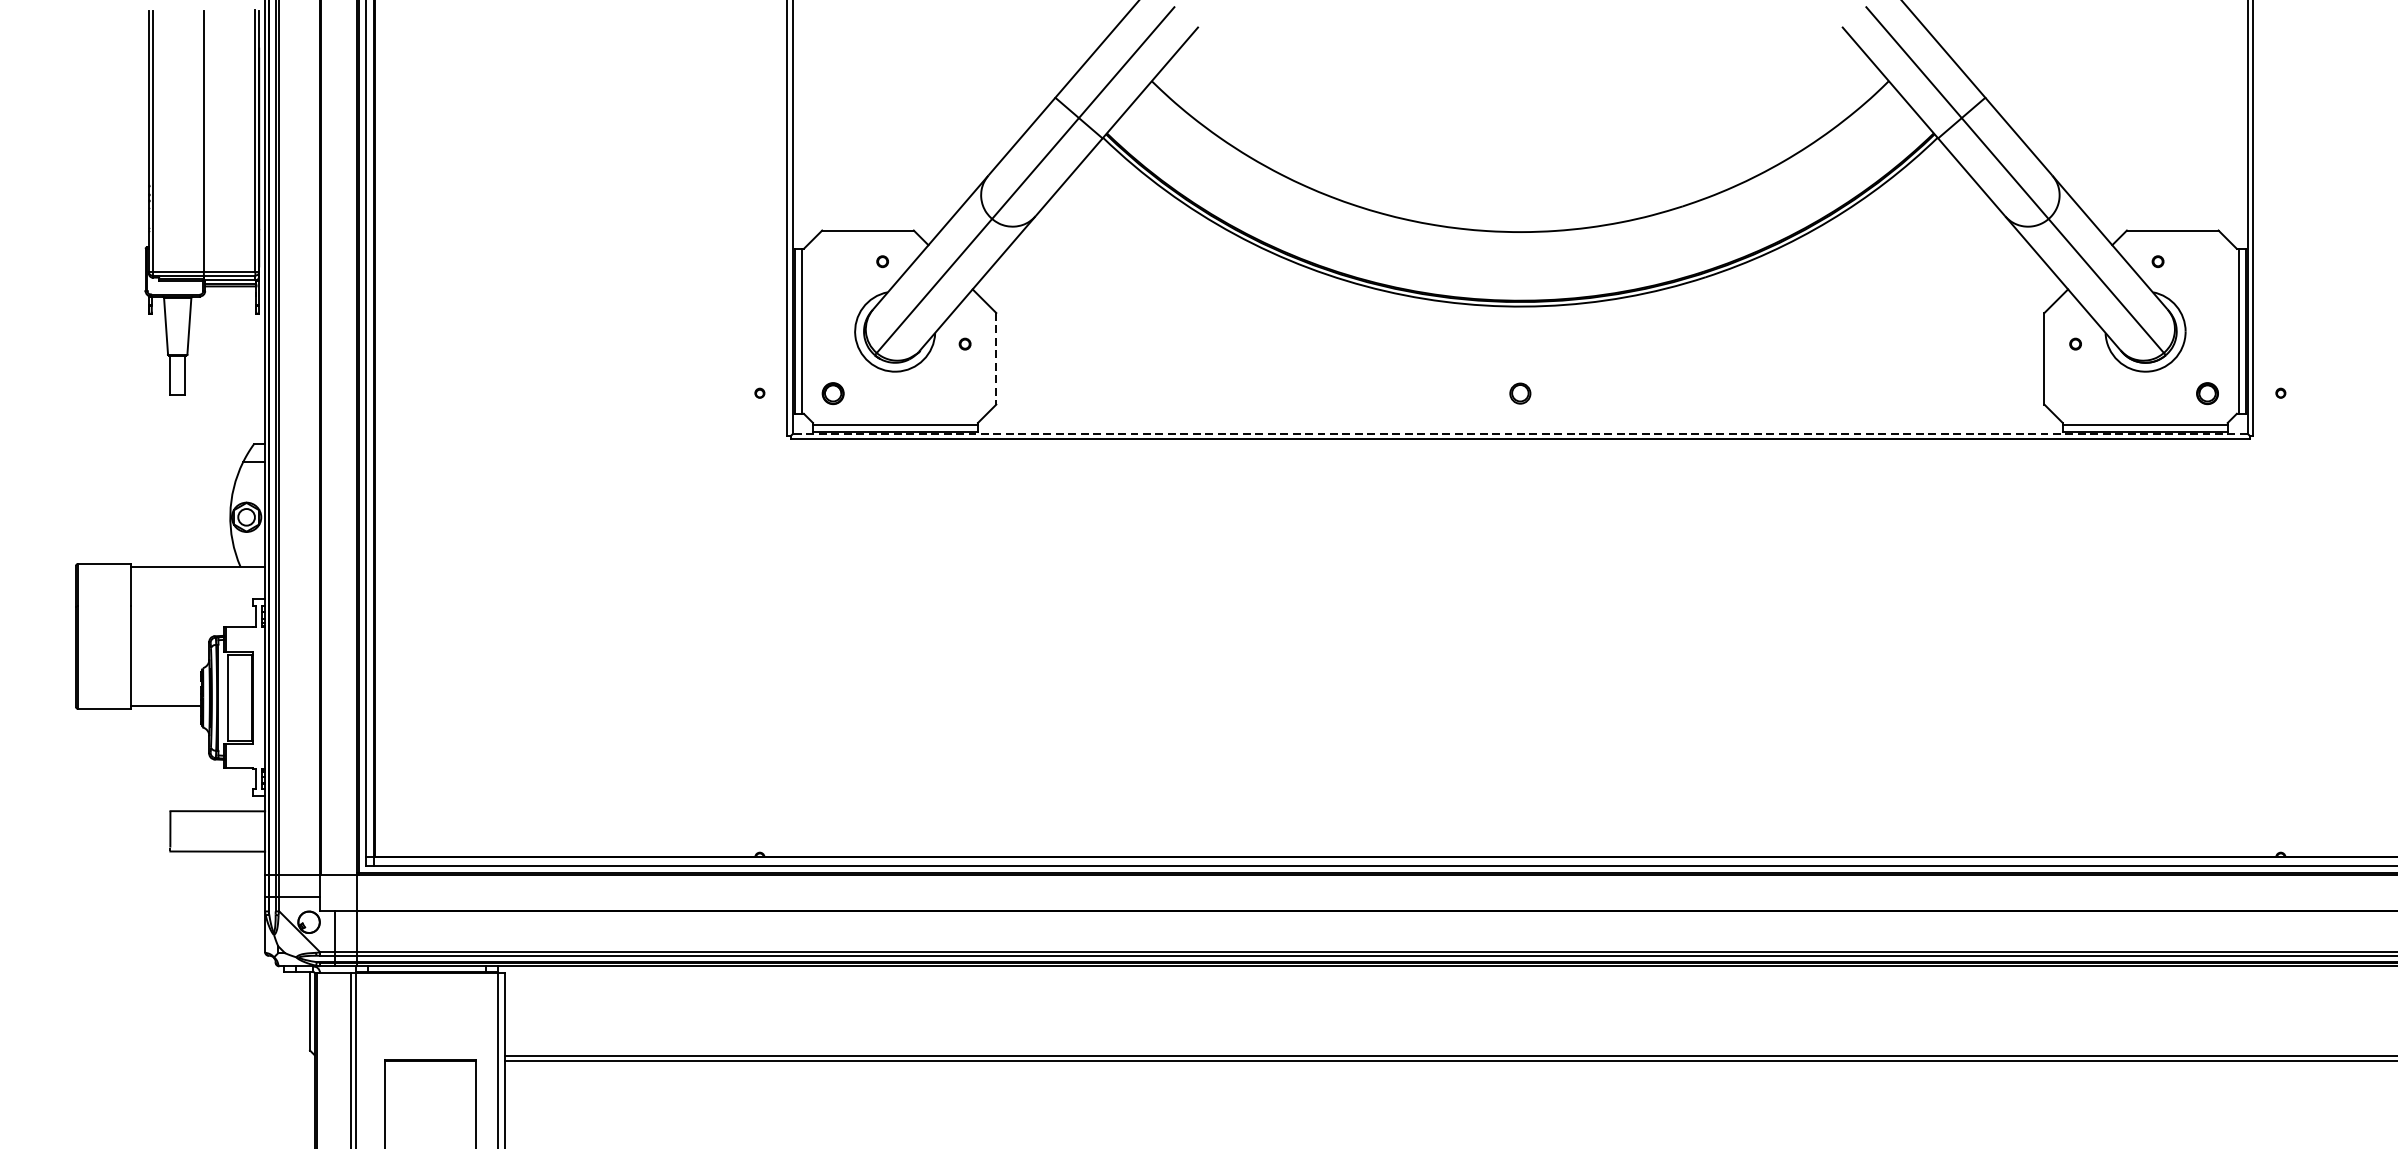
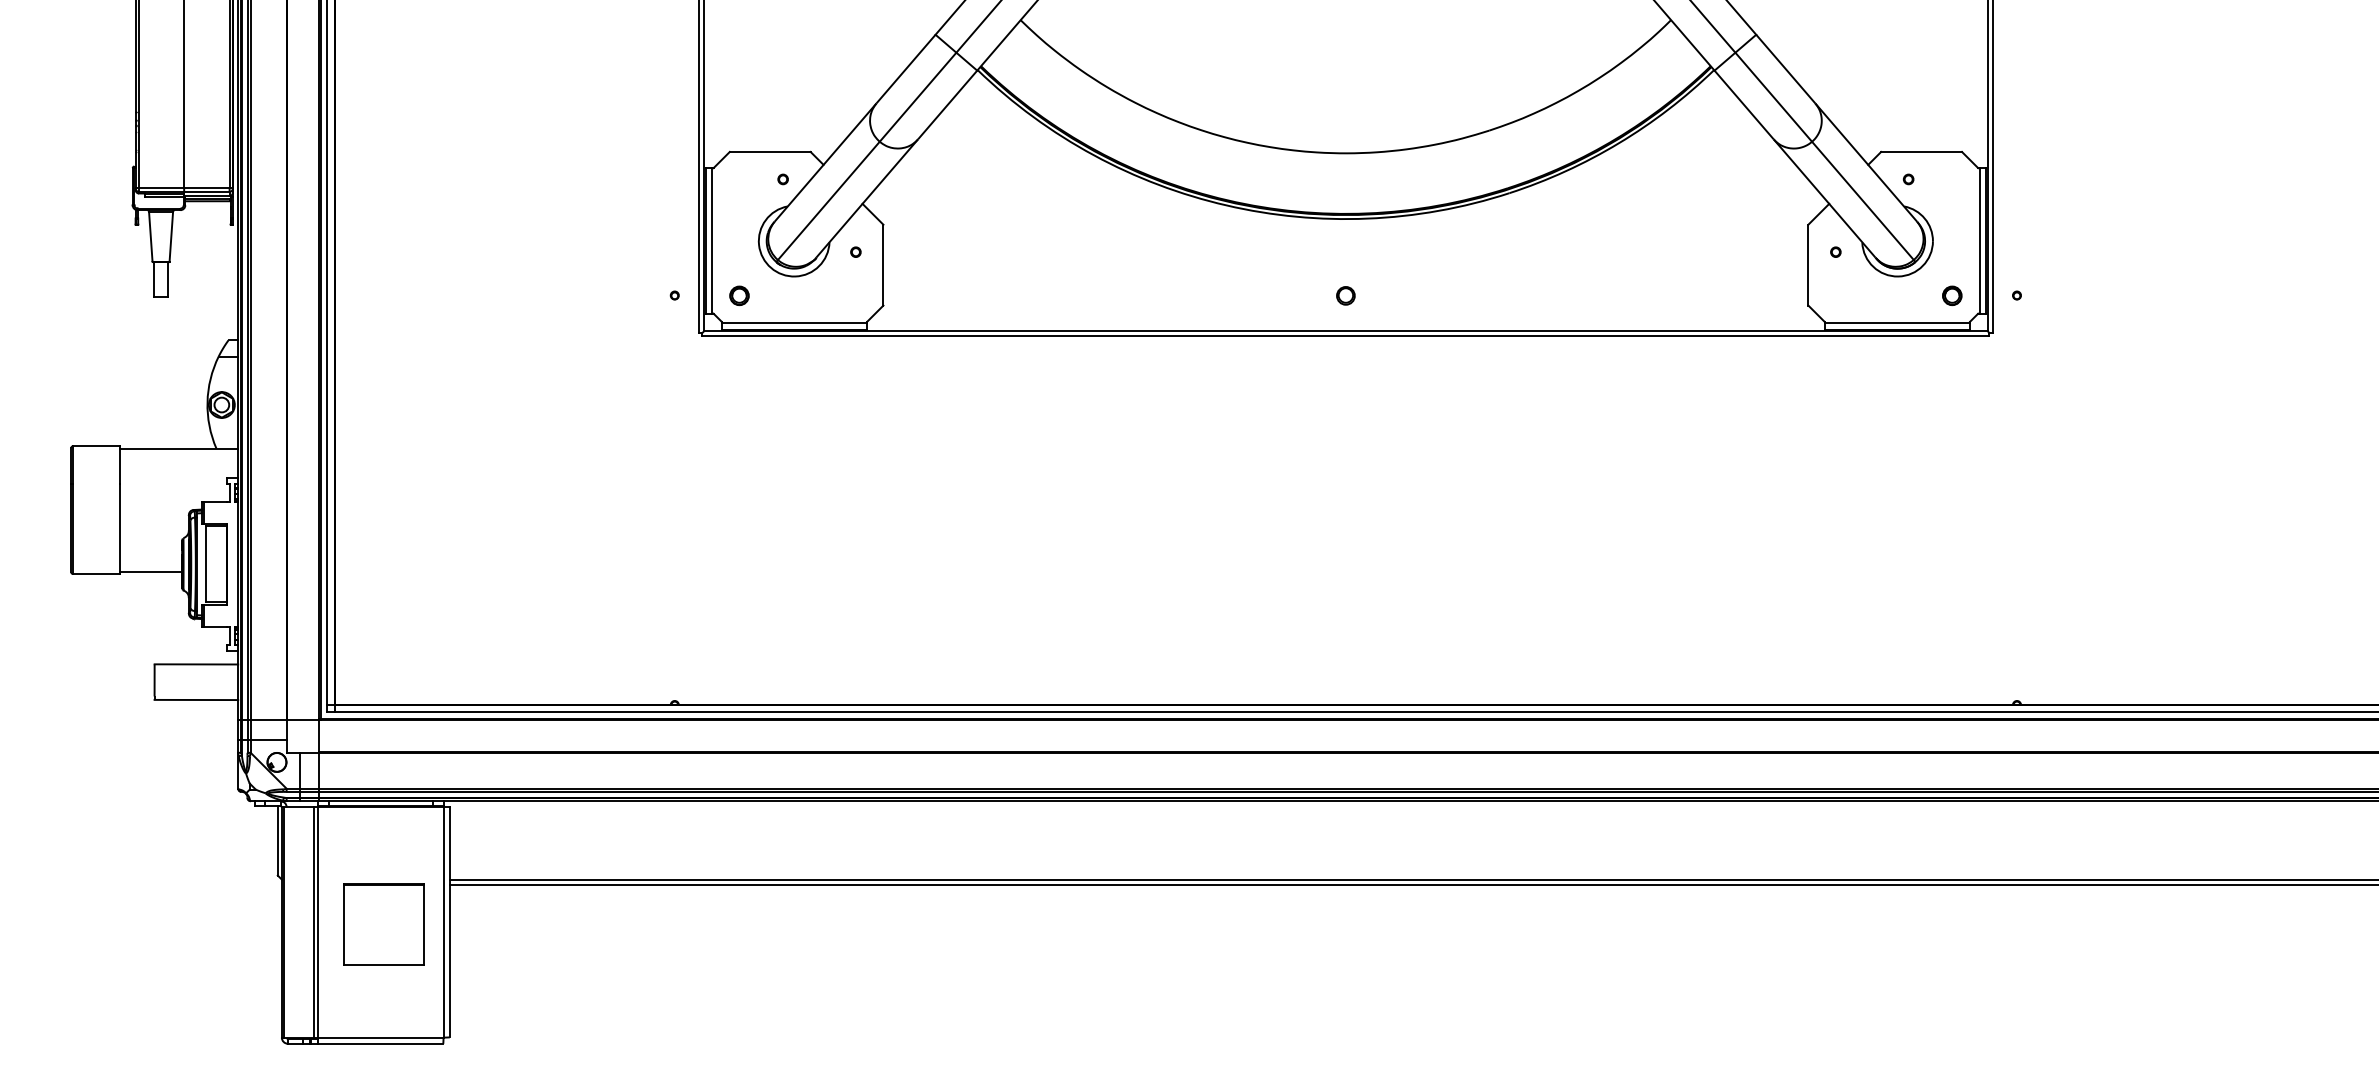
line: (996, 359) -> (883, 265), dashed -> solid
line: (1519, 434) -> (1345, 331), dashed -> solid

